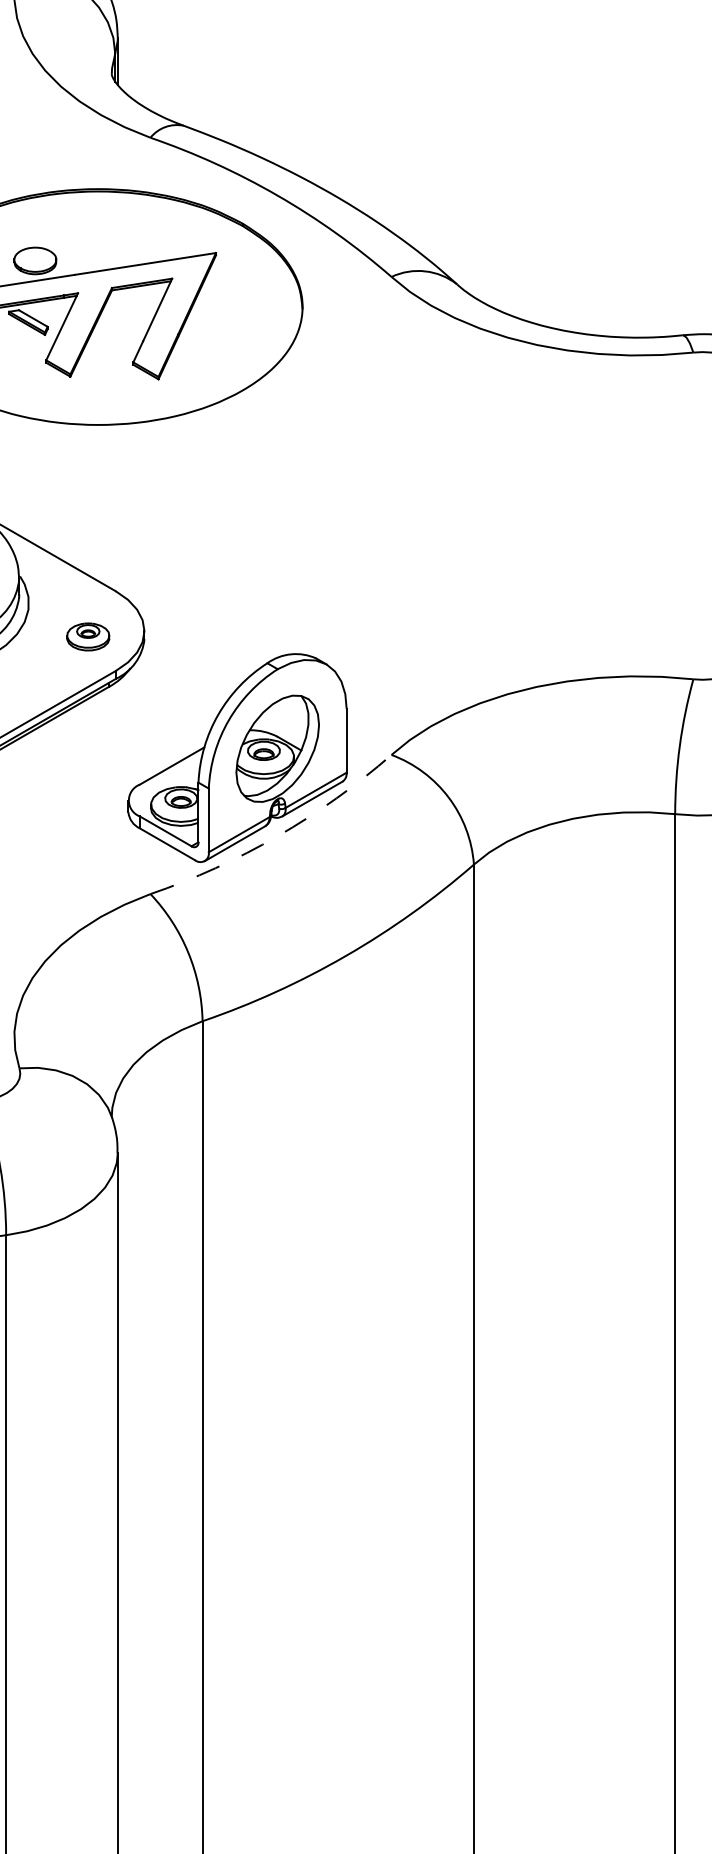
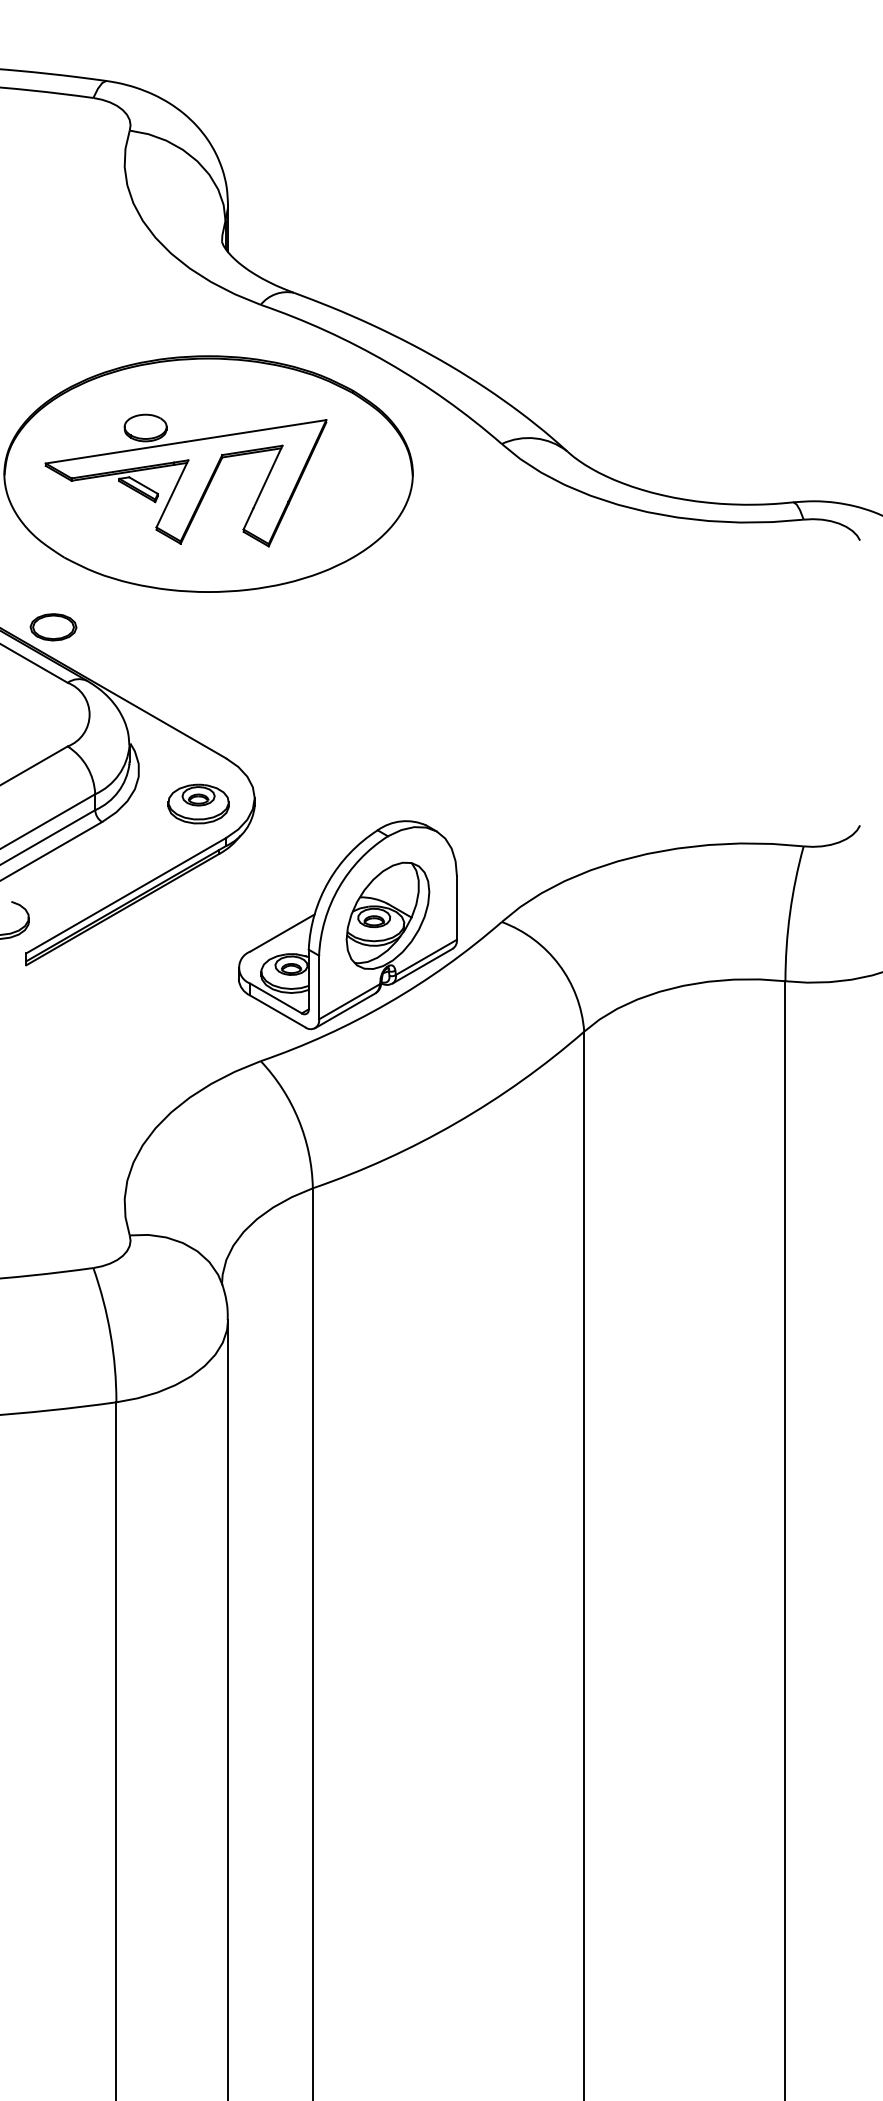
part: (88, 636) -> (198, 803), size x1.43
arc: (278, 836) -> (388, 1003), dashed -> solid

